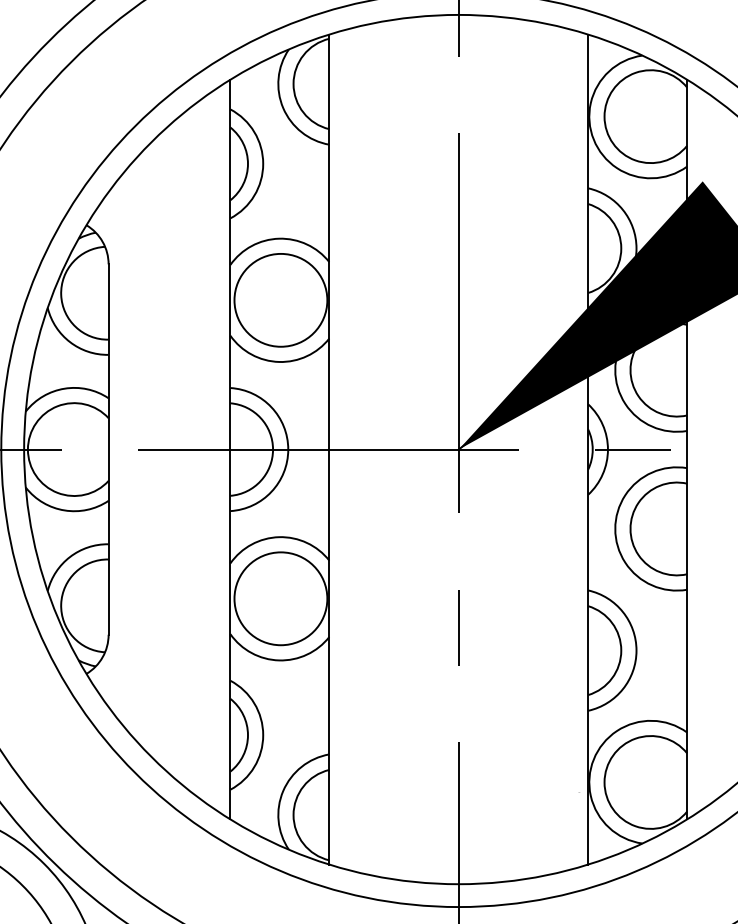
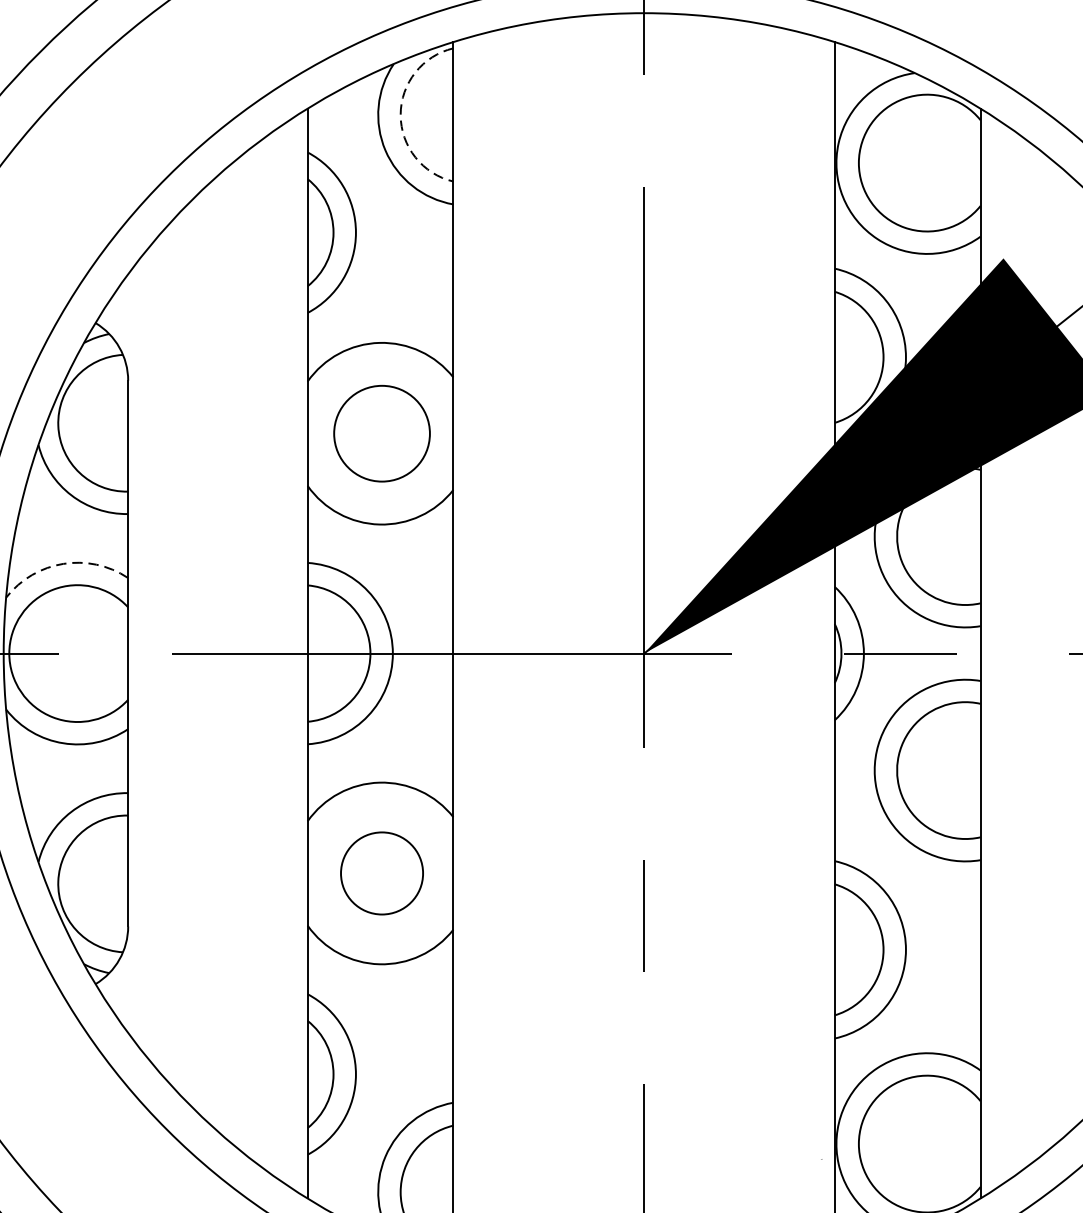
arc: (293, 83) -> (400, 114), solid -> dashed
circle: (280, 299) -> (381, 432), size x0.7
arc: (64, 388) -> (63, 563), solid -> dashed
circle: (280, 598) -> (381, 873), size x0.6

